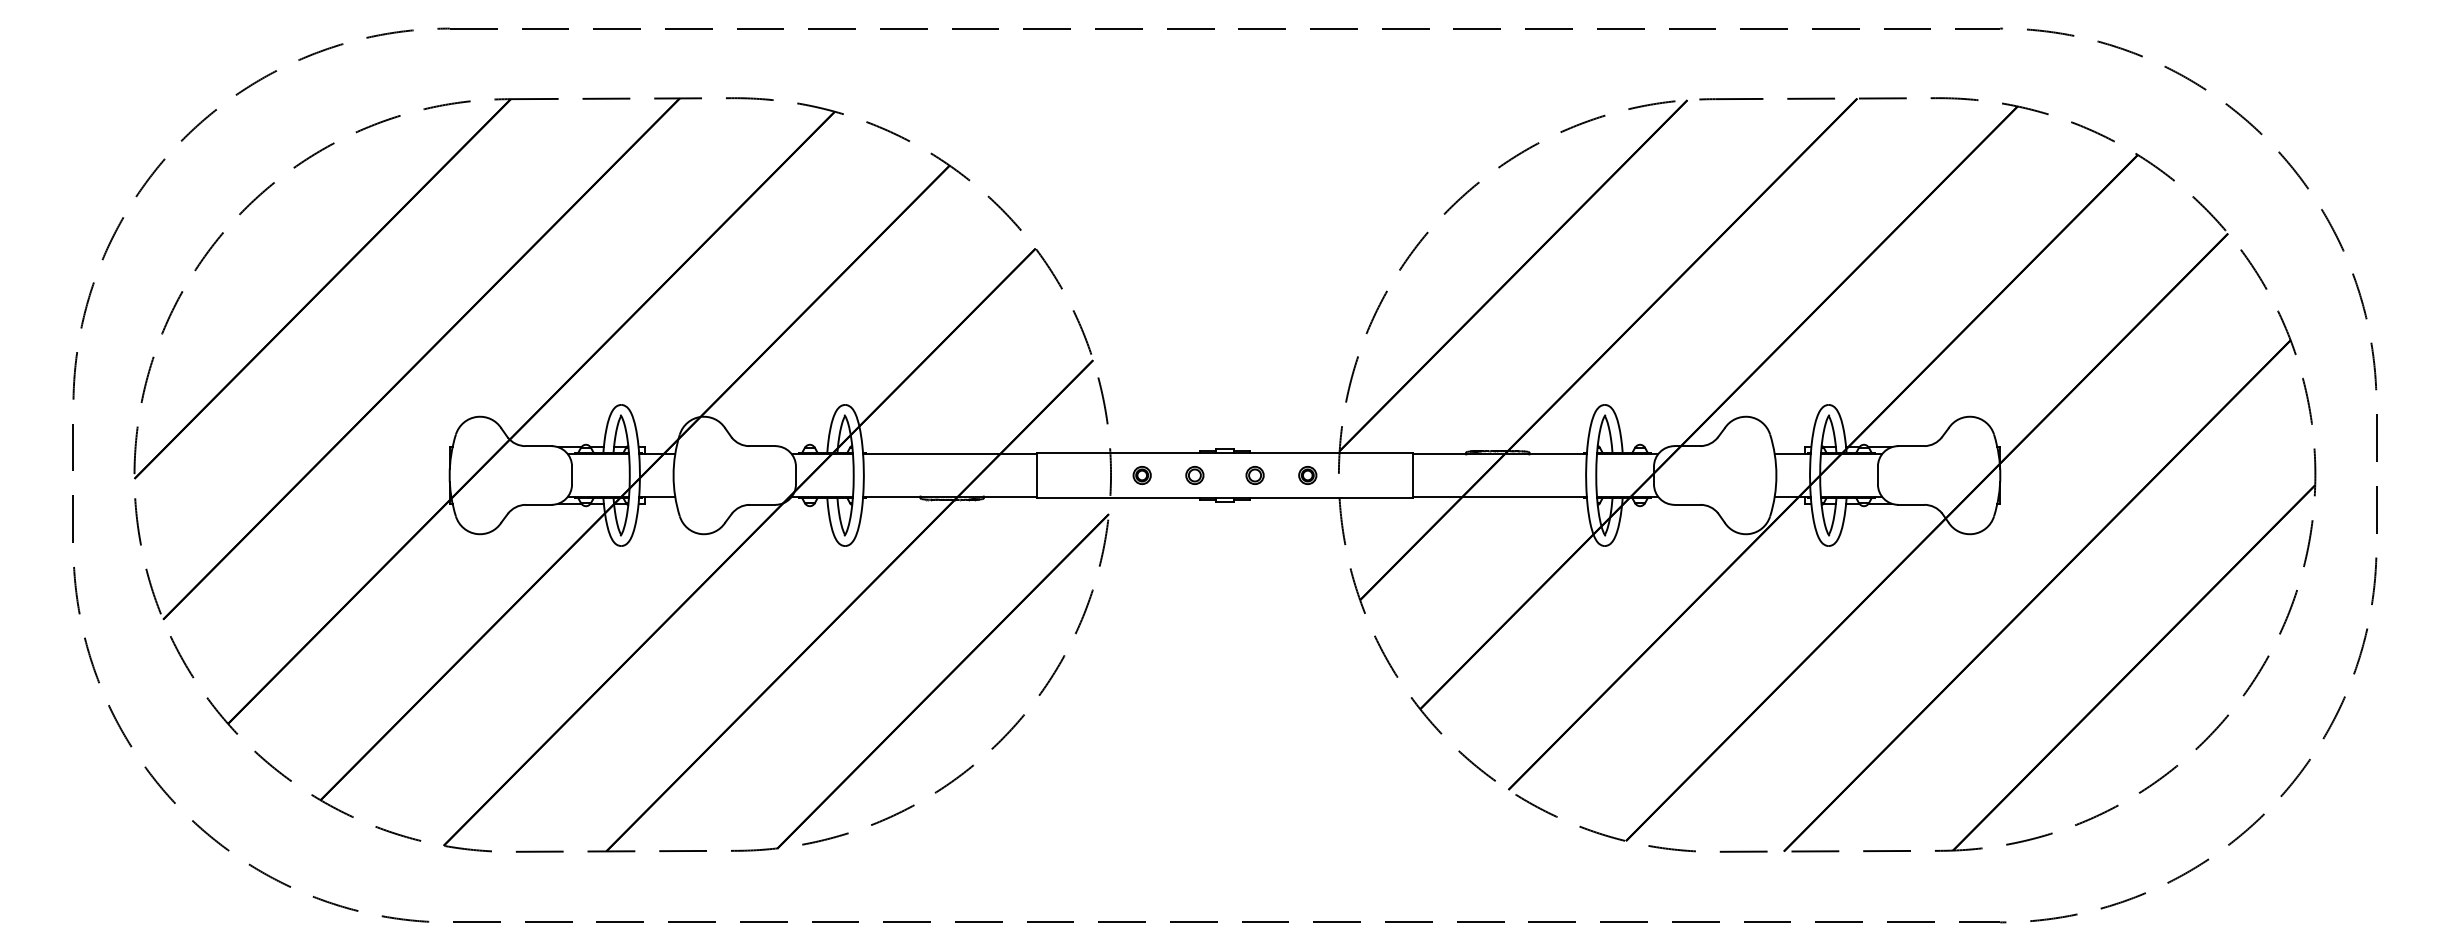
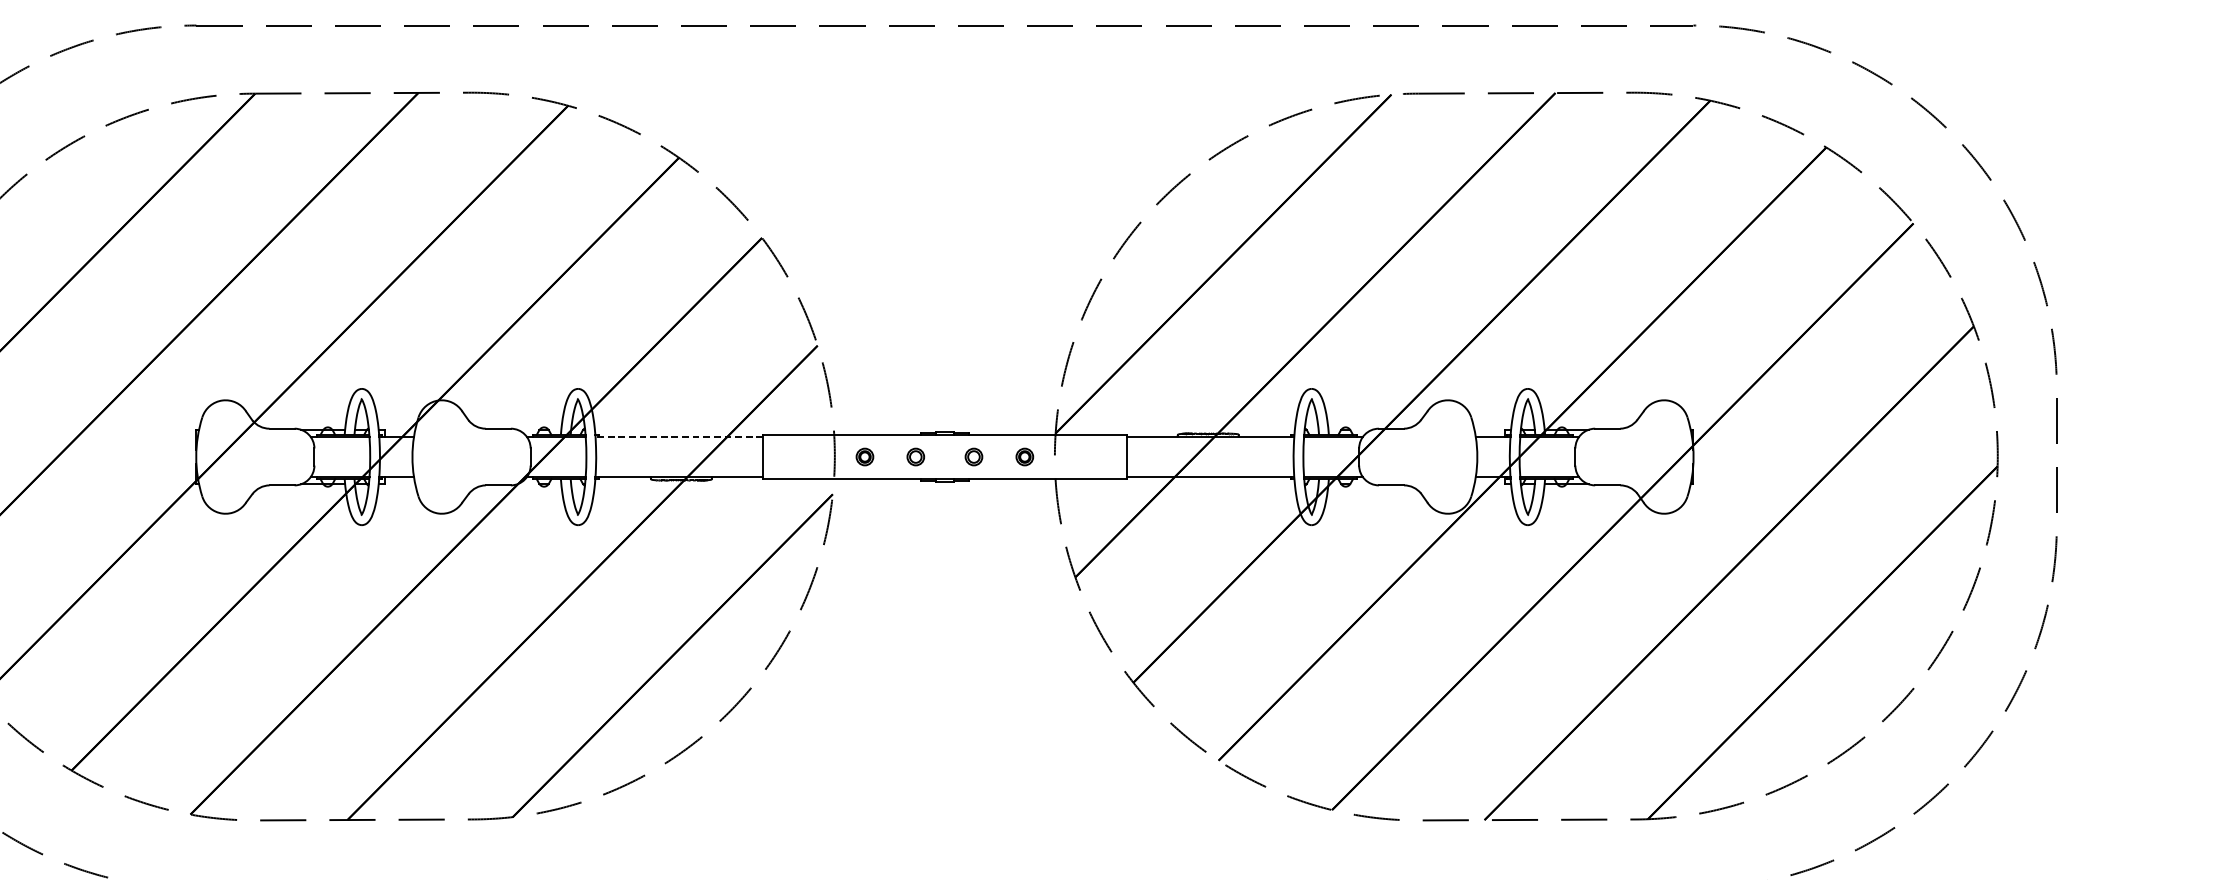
line: (949, 454) -> (678, 436), solid -> dashed

